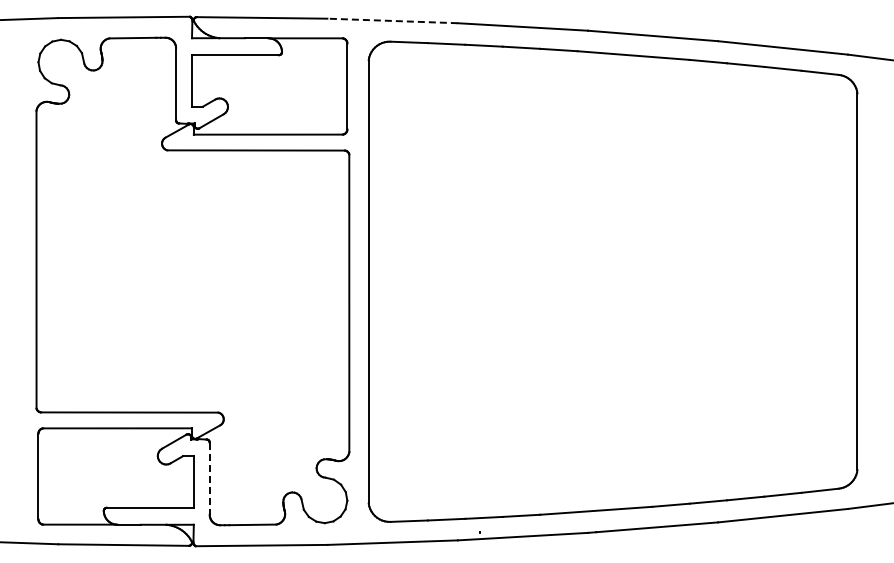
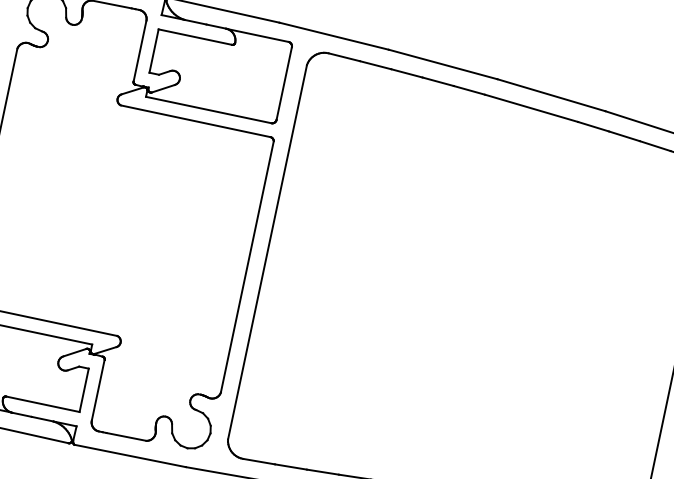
line: (392, 20) -> (334, 35), dashed -> solid
line: (209, 478) -> (98, 390), dashed -> solid

